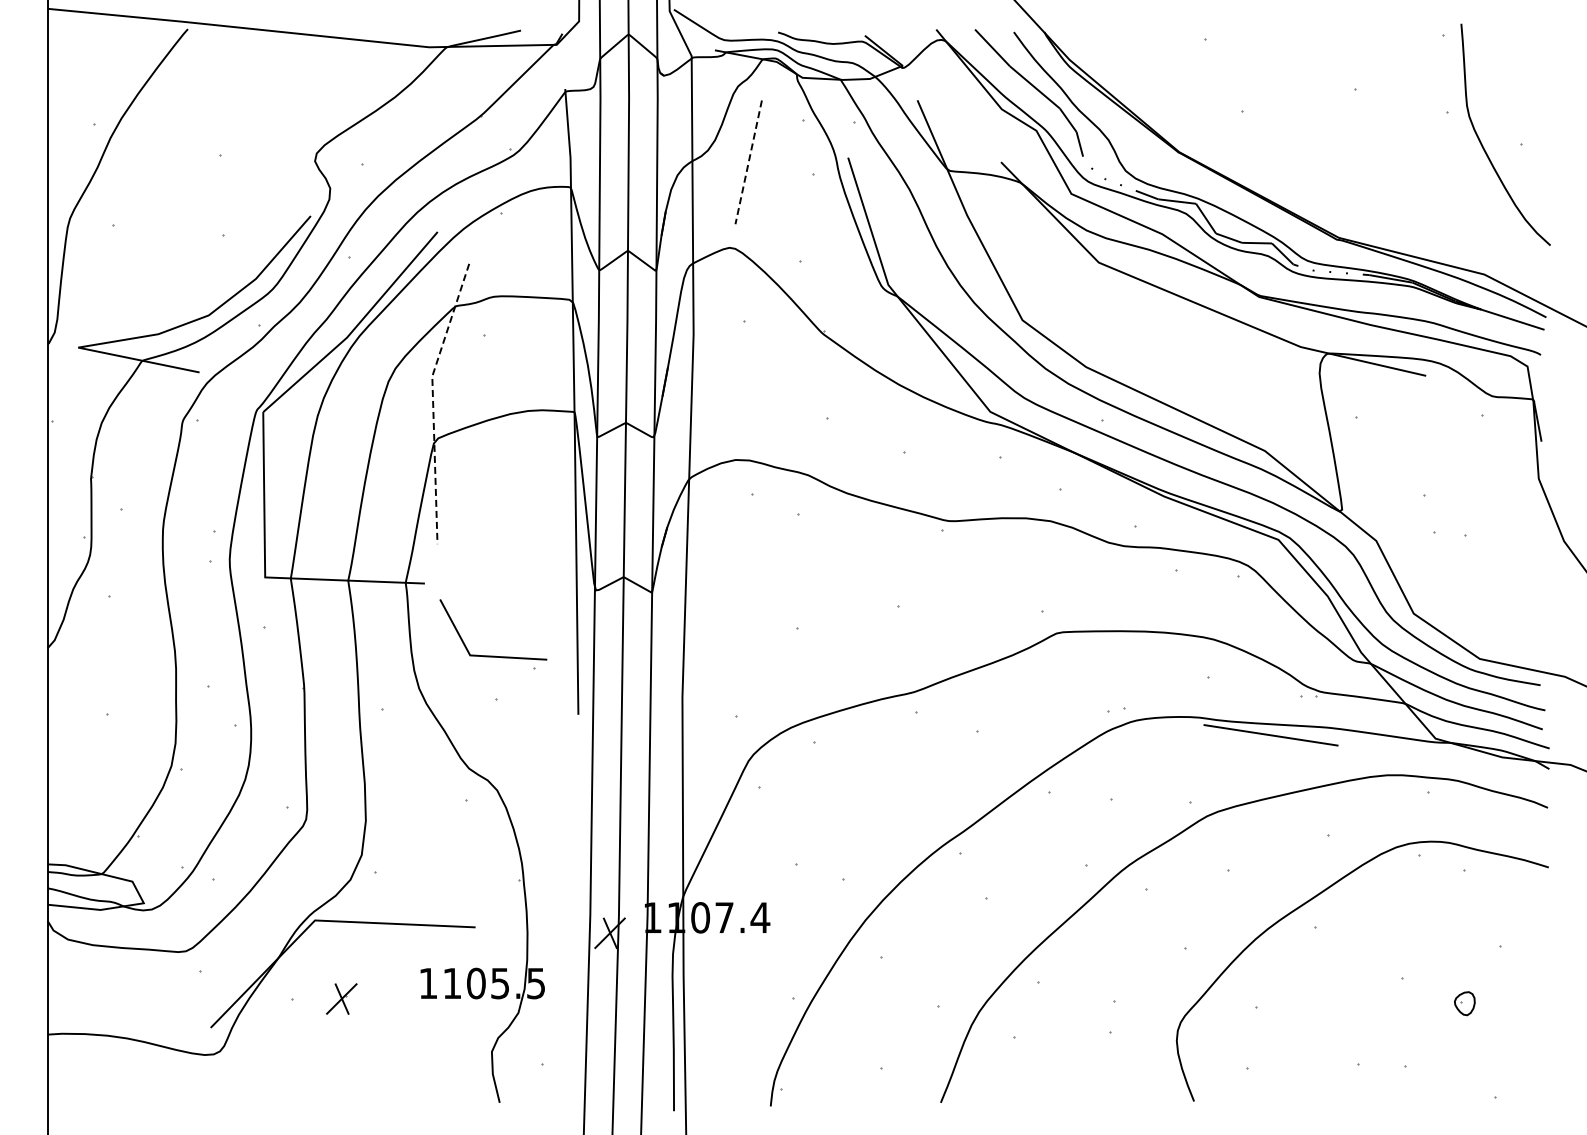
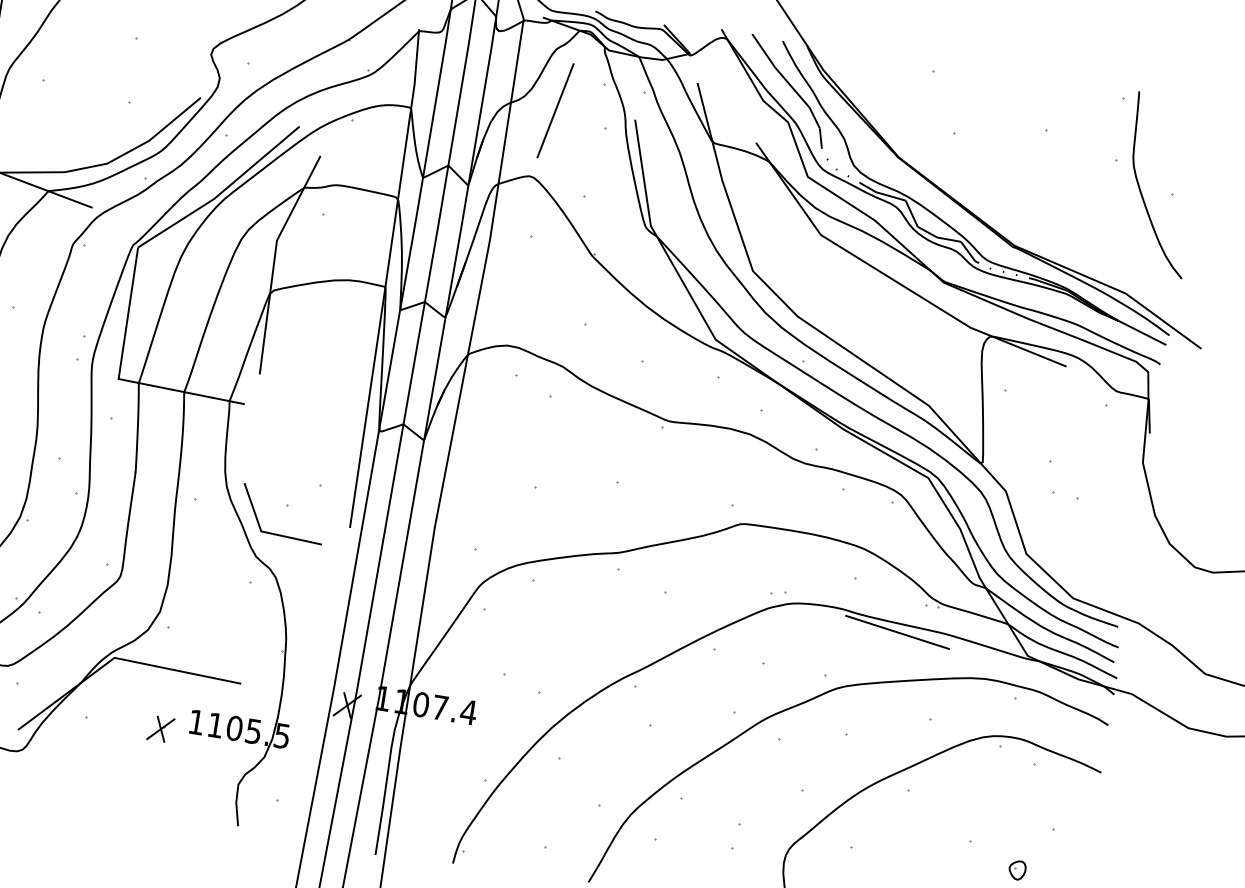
line: (748, 162) -> (555, 110), dashed -> solid
line: (433, 400) -> (274, 259), dashed -> solid
line: (493, 655) -> (279, 534), moved
part: (341, 998) -> (160, 728), moved

